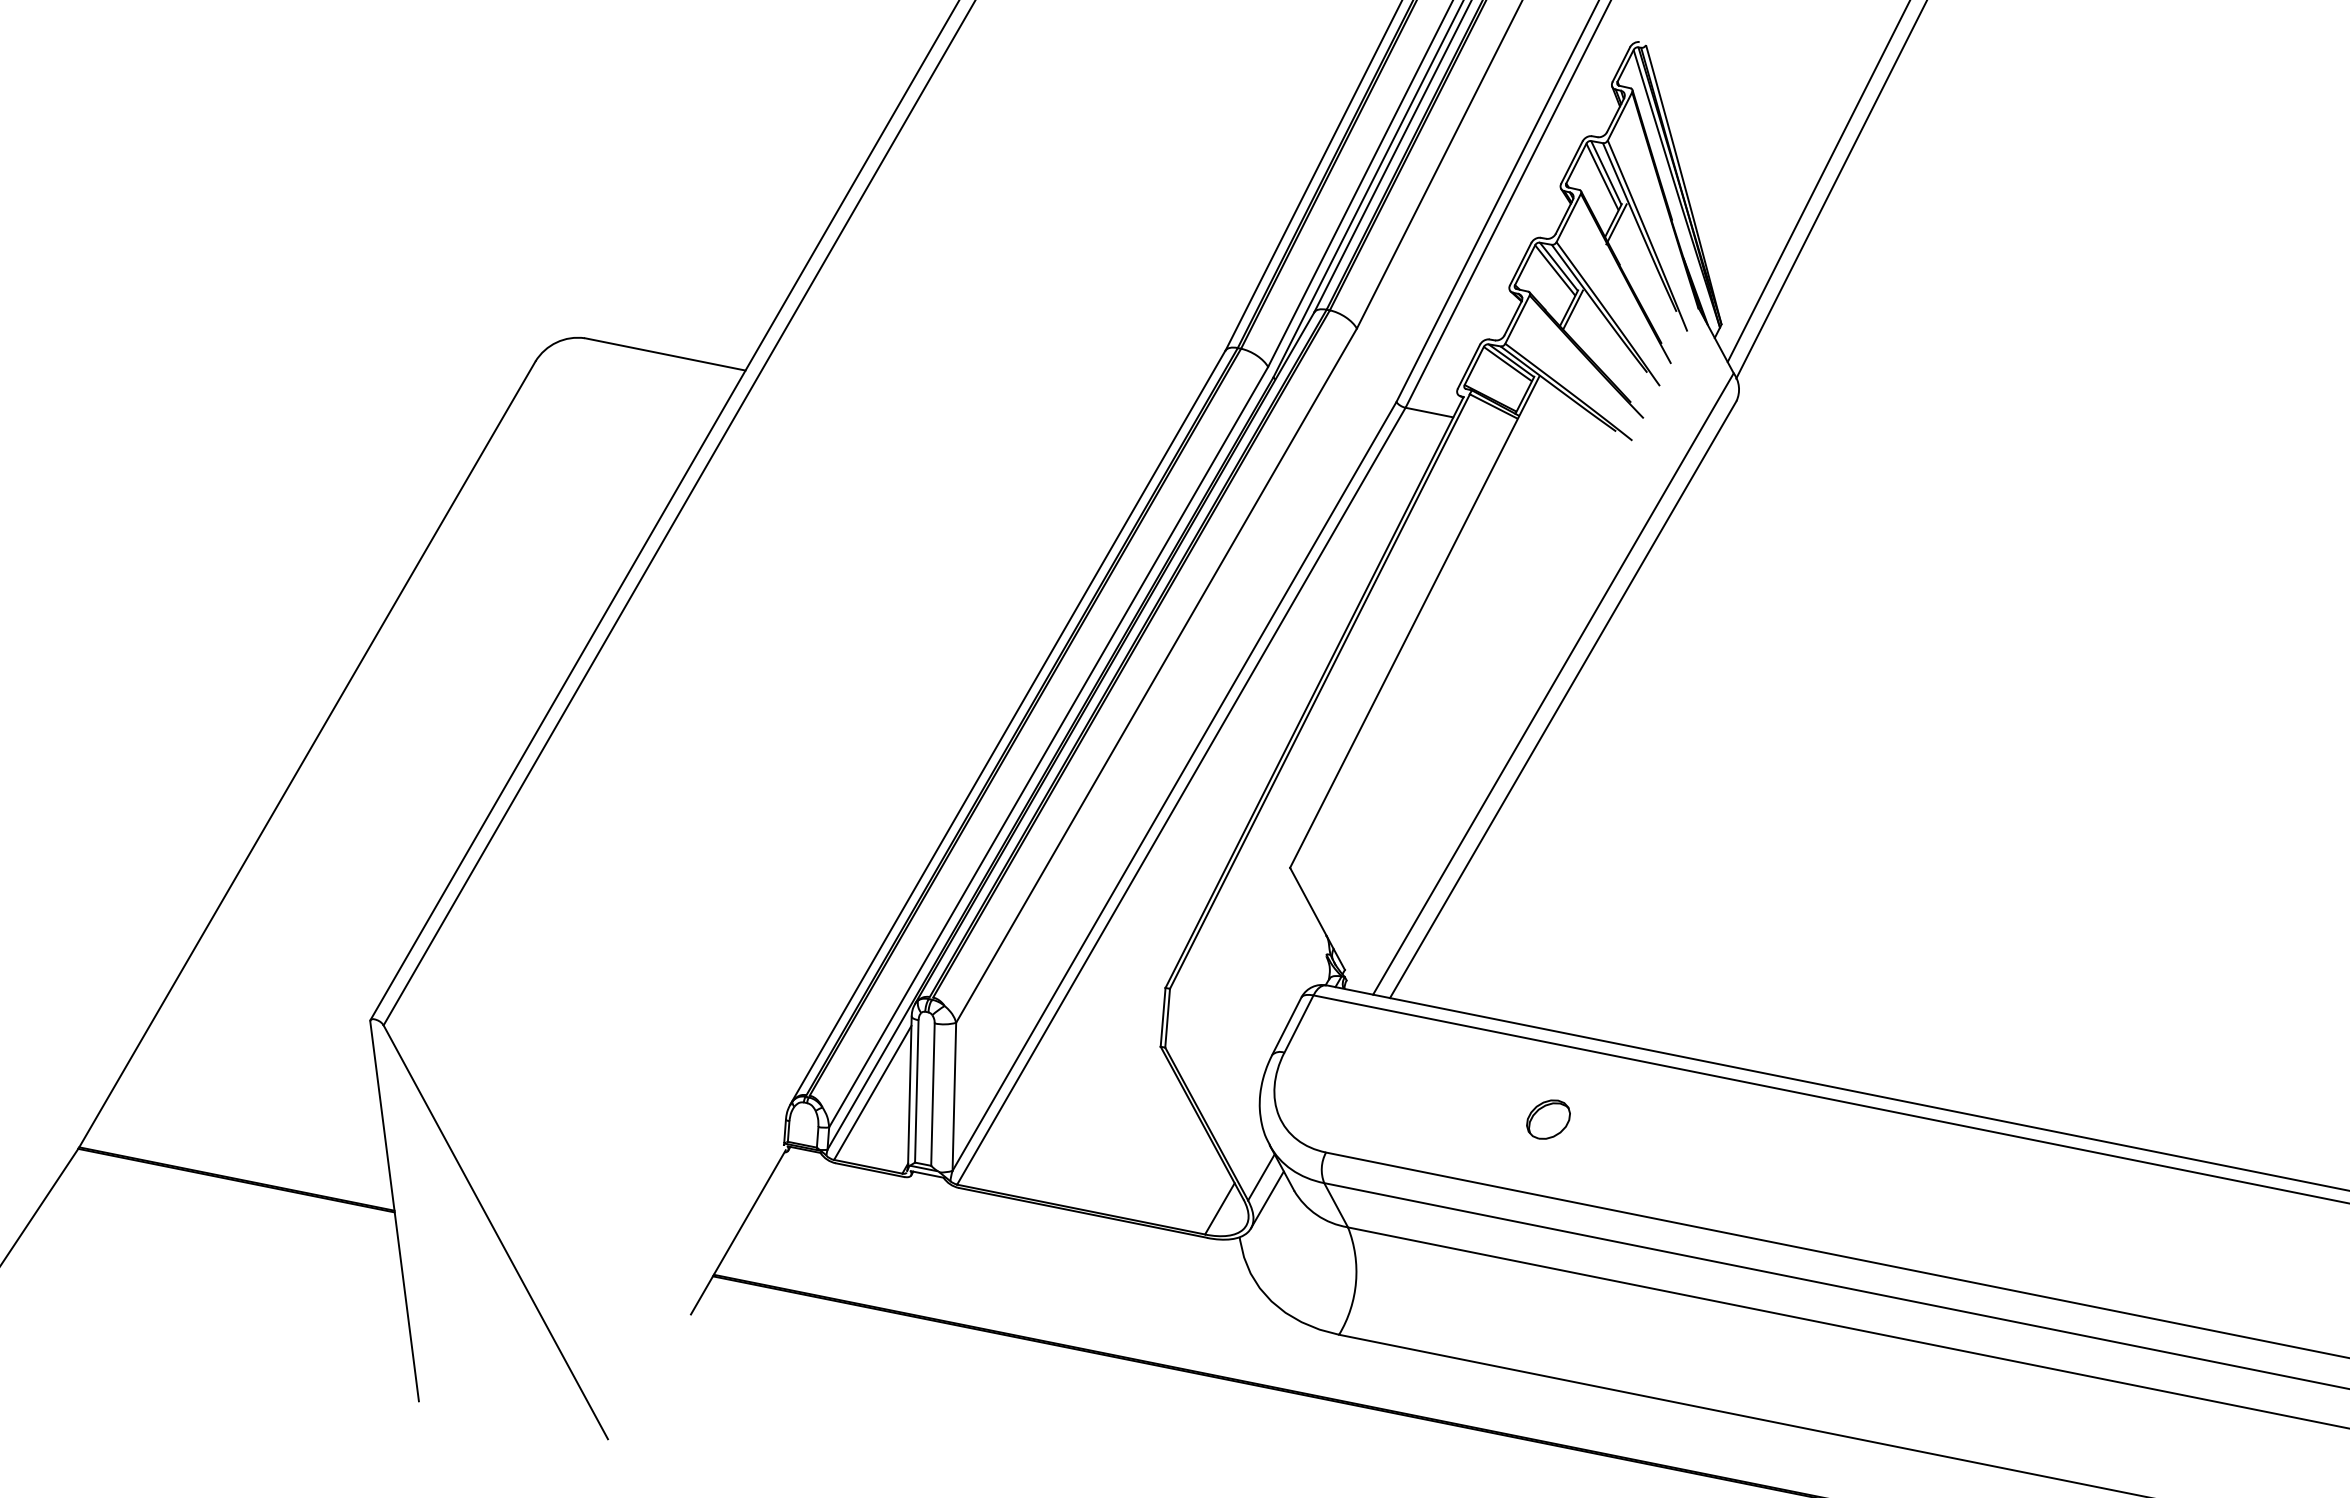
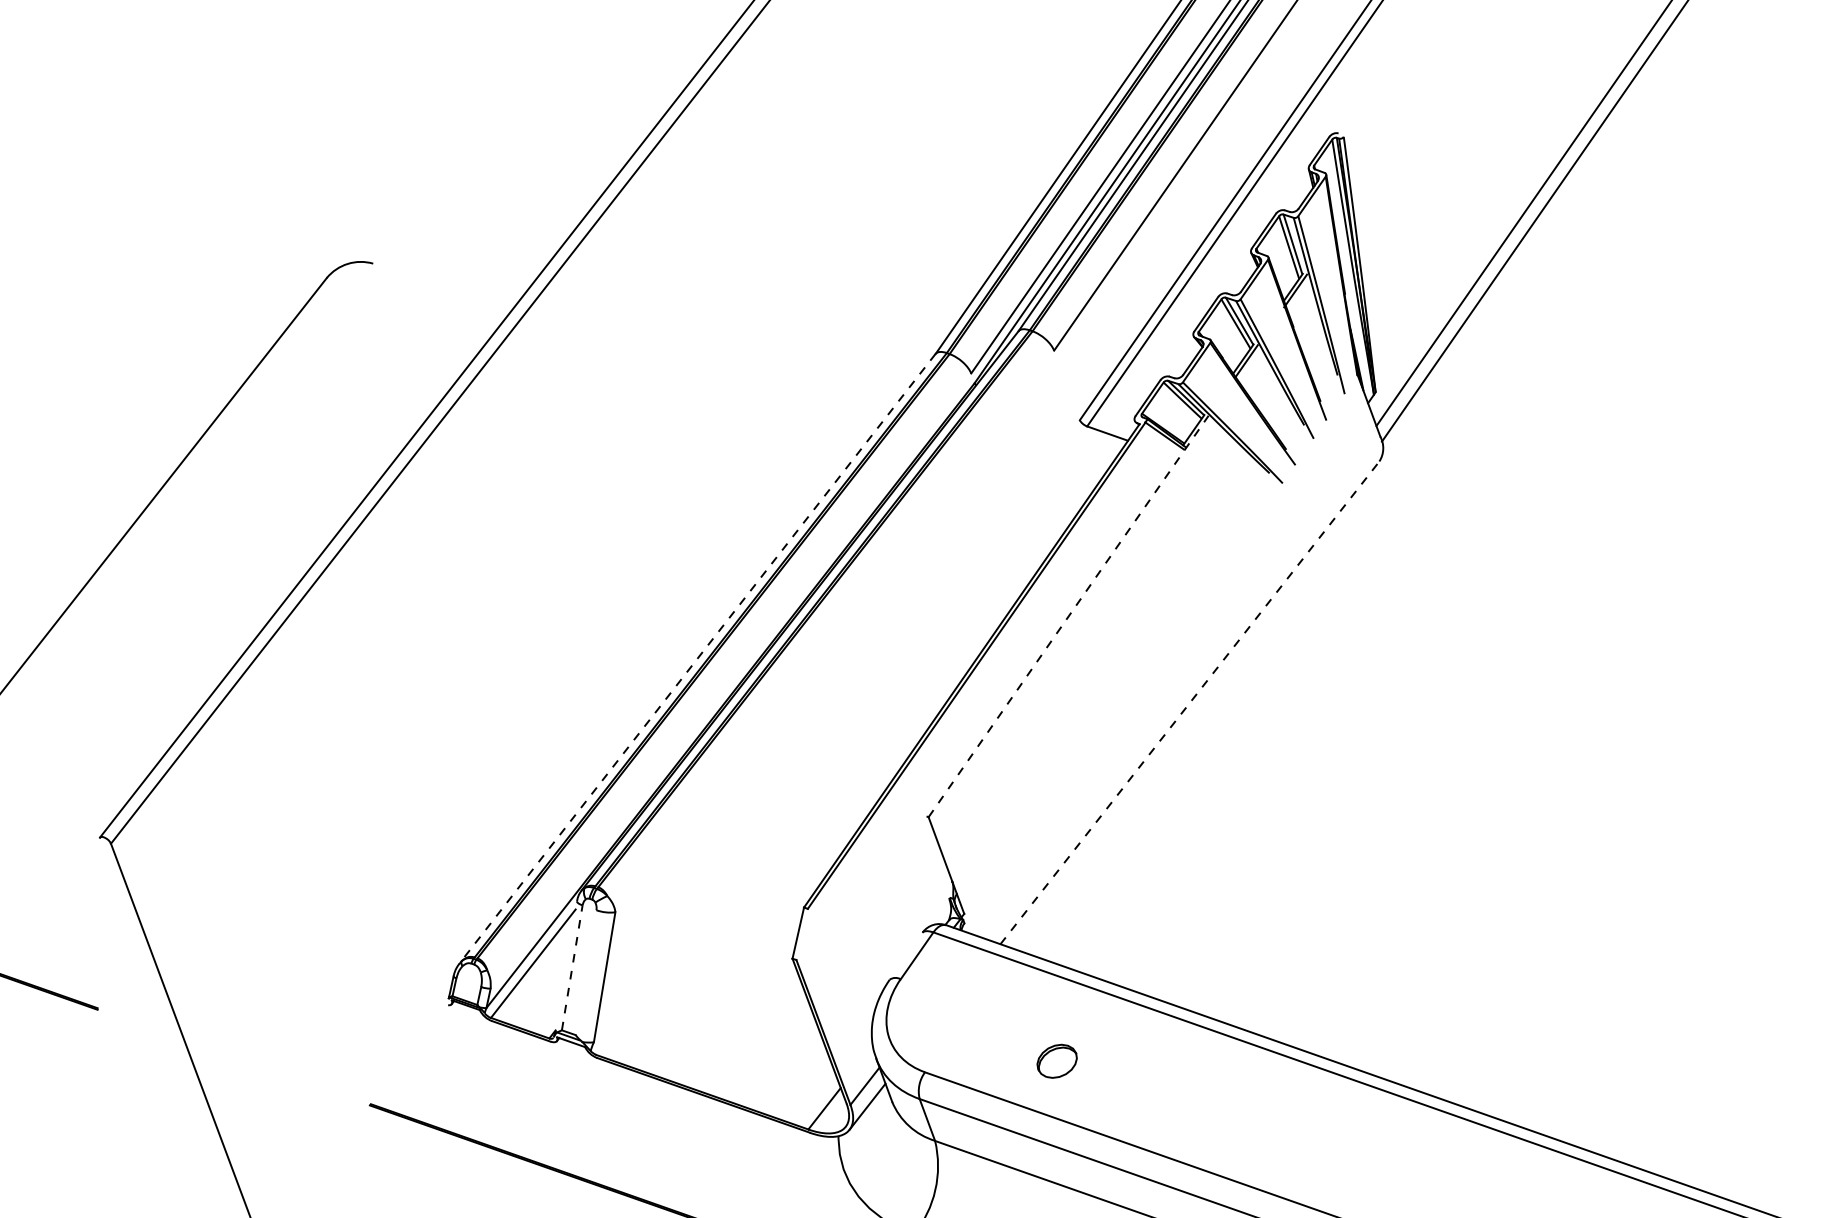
line: (664, 354) -> (441, 287), removed
line: (1414, 621) -> (1068, 615), solid -> dashed
line: (1156, 675) -> (834, 631), removed
line: (1553, 683) -> (1183, 687), removed
line: (1563, 699) -> (1190, 702), solid -> dashed
line: (1007, 727) -> (697, 658), solid -> dashed
line: (1048, 746) -> (730, 680), removed
line: (1174, 785) -> (837, 730), removed
line: (1181, 795) -> (841, 740), removed
line: (1167, 1017) -> (802, 933), removed
line: (1286, 1025) -> (905, 955), removed
line: (909, 1090) -> (565, 966), removed
line: (916, 1090) -> (572, 967), solid -> dashed
line: (932, 1094) -> (585, 972), removed
part: (1548, 1119) -> (1057, 1061), moved
line: (394, 1211) -> (97, 1008), removed
line: (737, 1232) -> (396, 1069), removed

